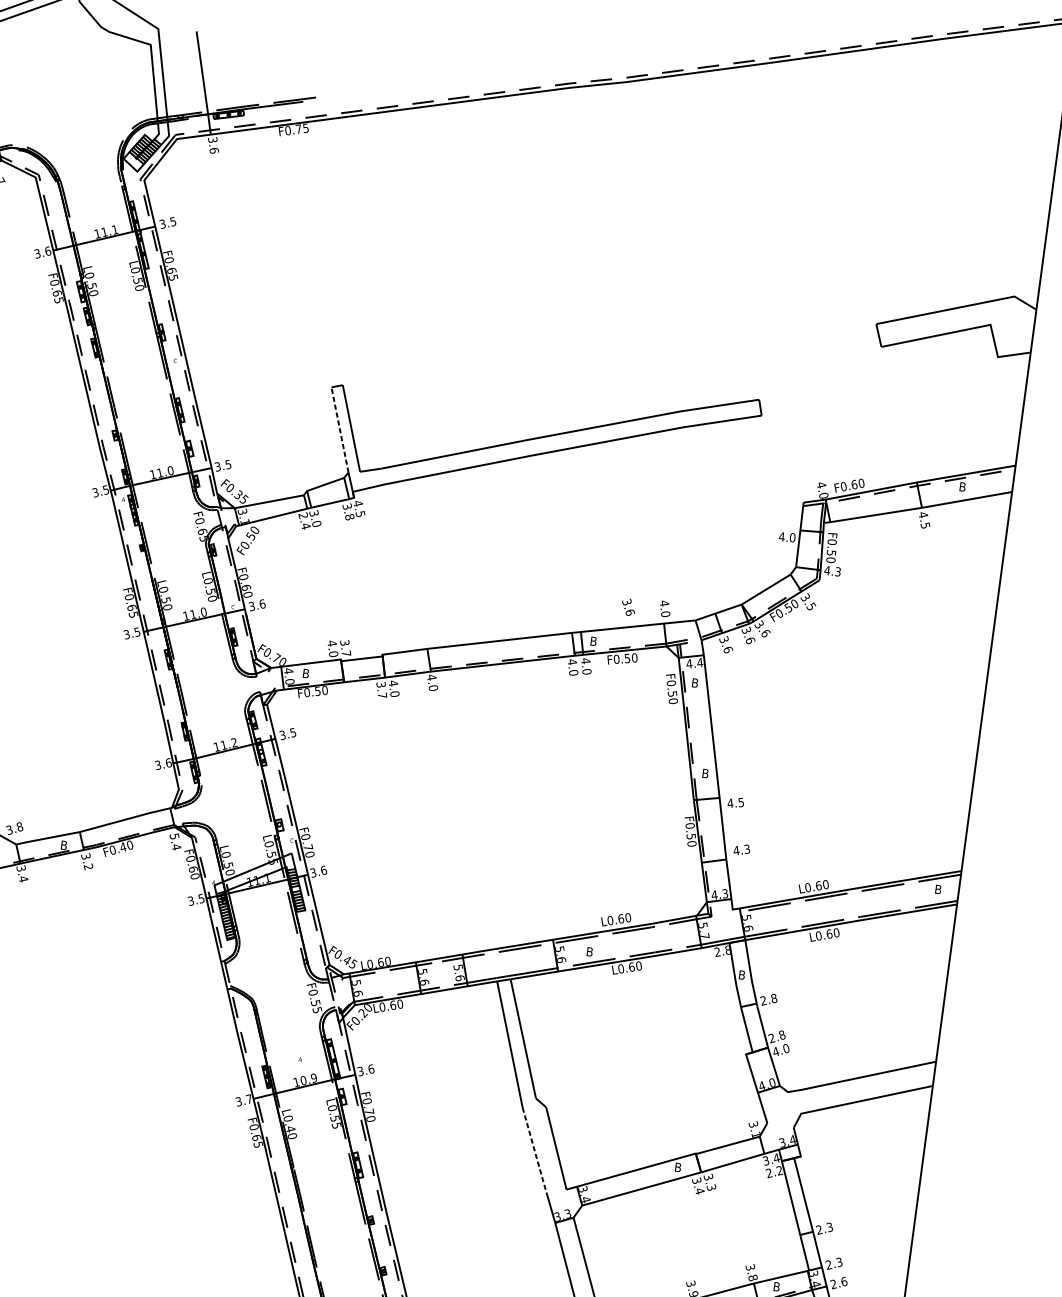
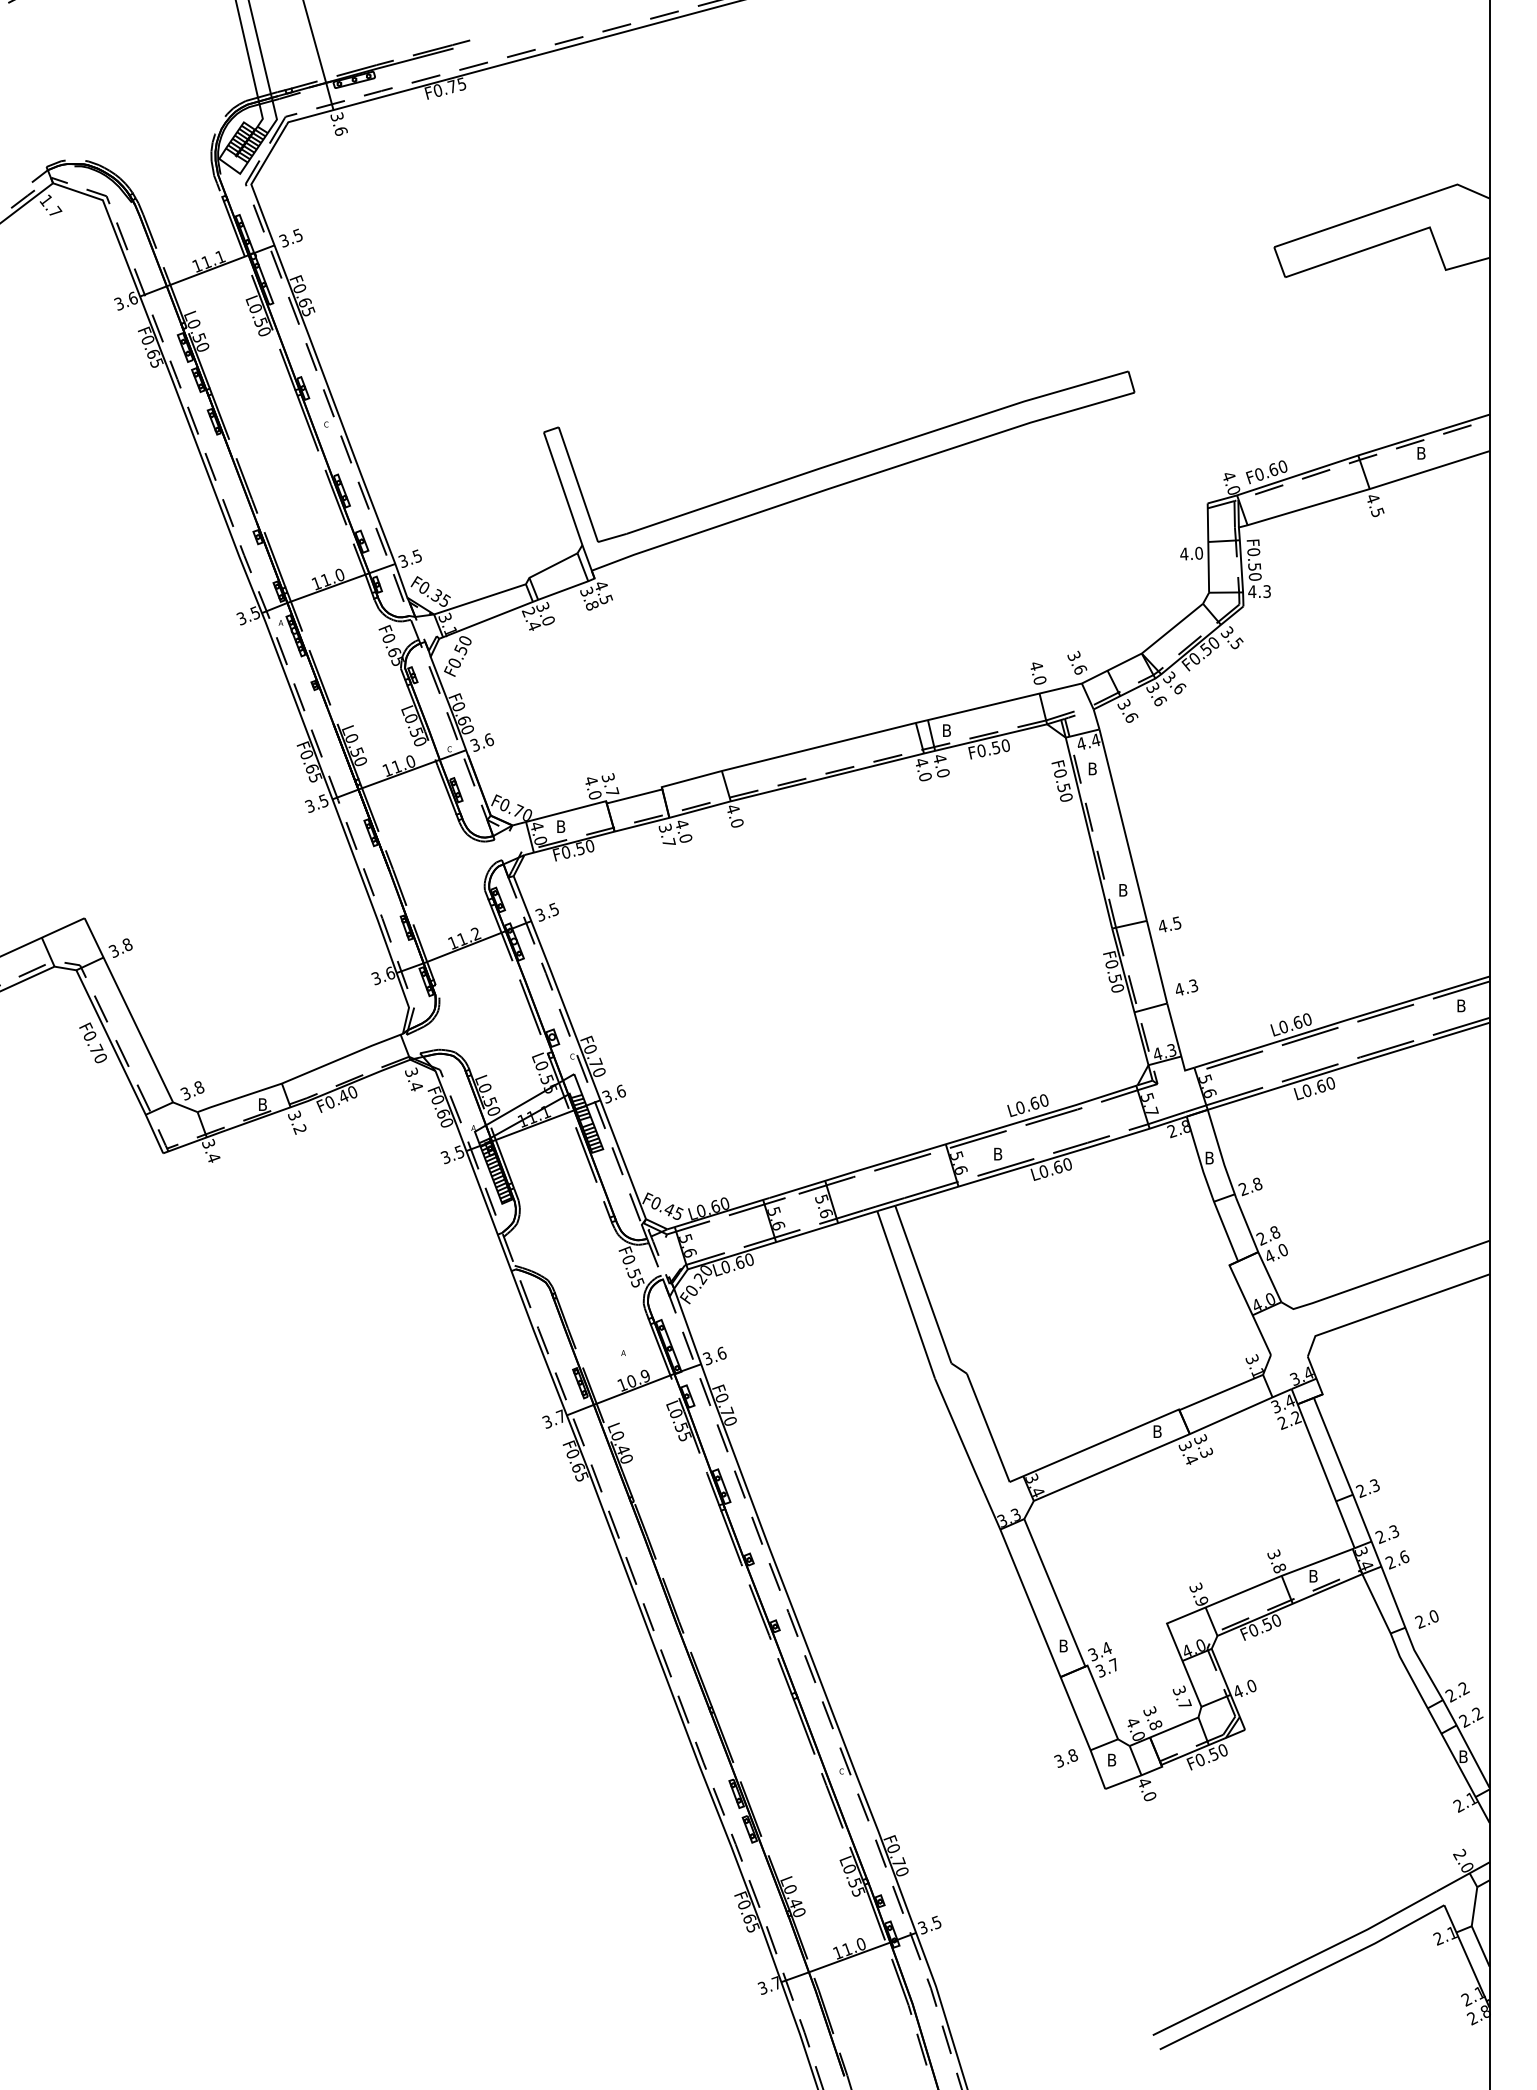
line: (340, 429) -> (563, 488), dashed -> solid
text: (628, 607) -> (1077, 662), moved
text: (175, 835) -> (412, 1071), 5.4 -> 3.4
line: (534, 1151) -> (959, 1436), dashed -> solid

